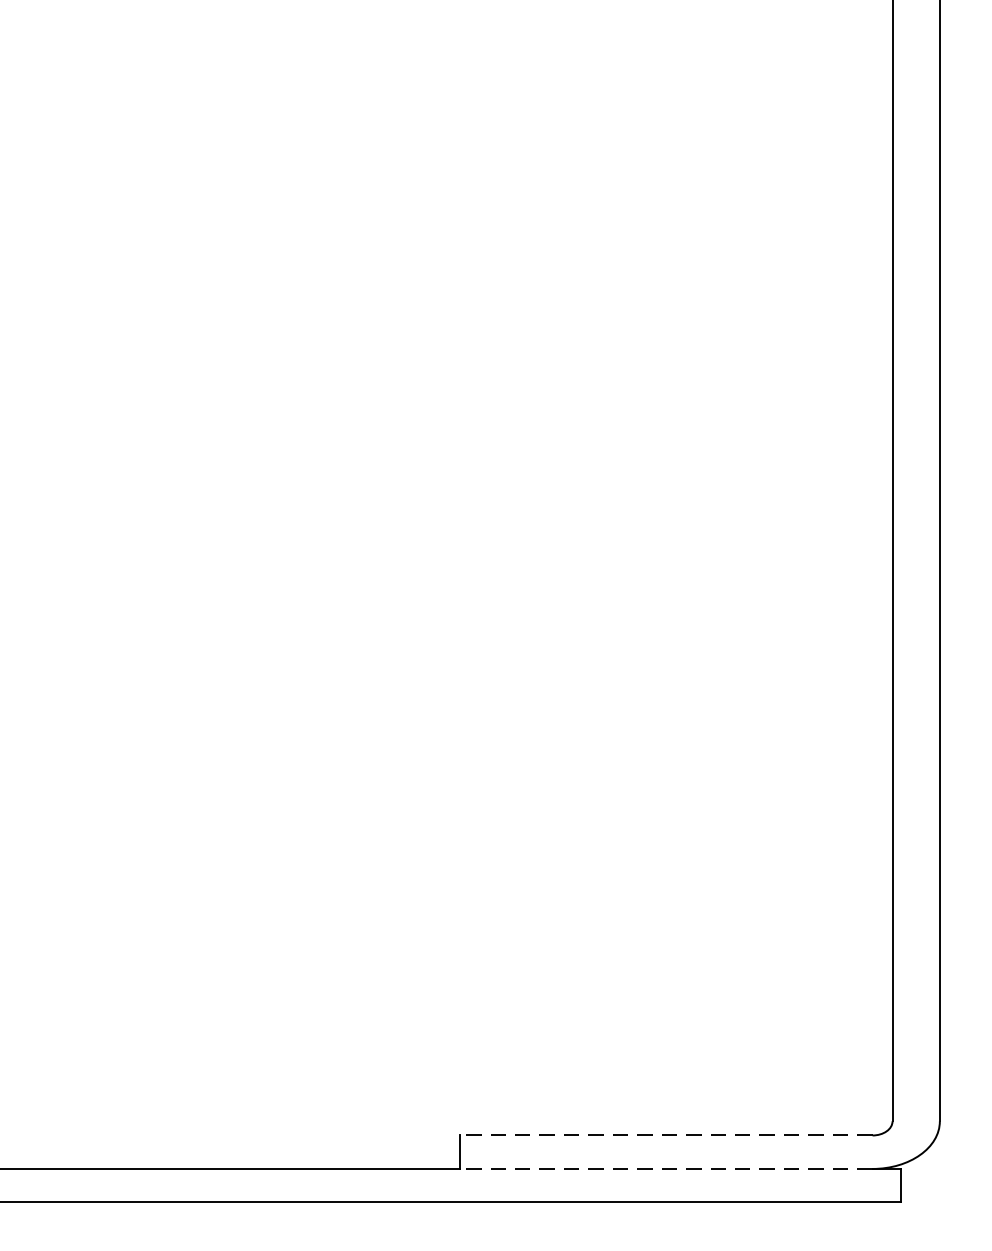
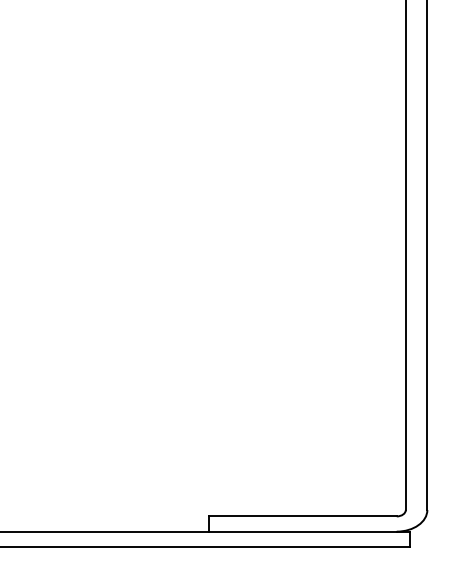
line: (667, 1135) -> (303, 516), dashed -> solid
line: (667, 1168) -> (303, 531), dashed -> solid

